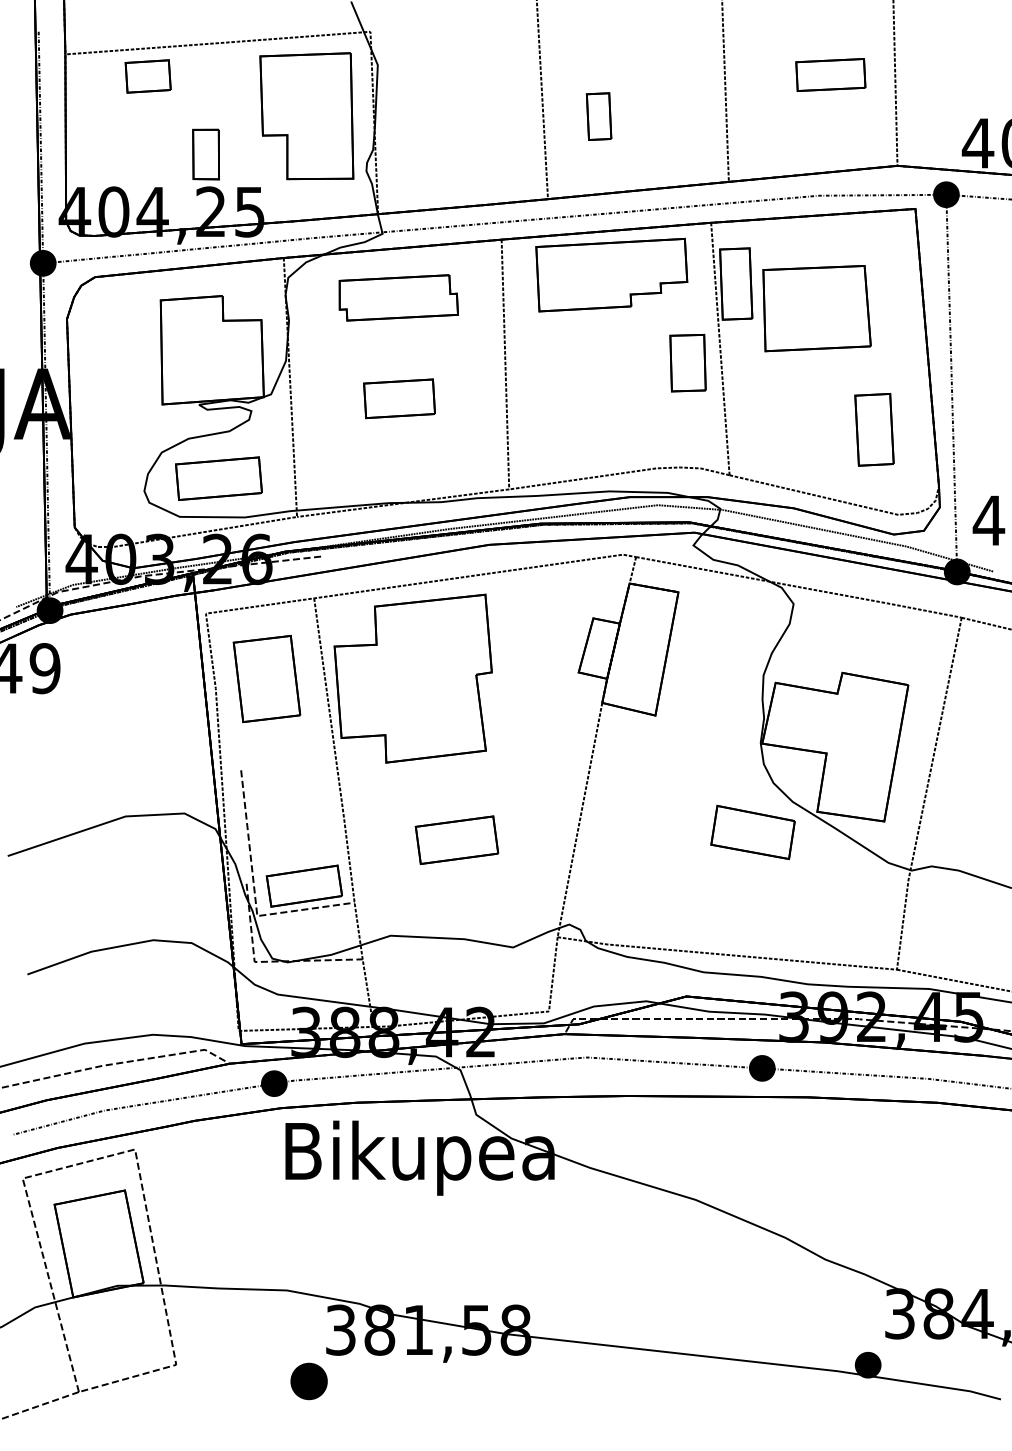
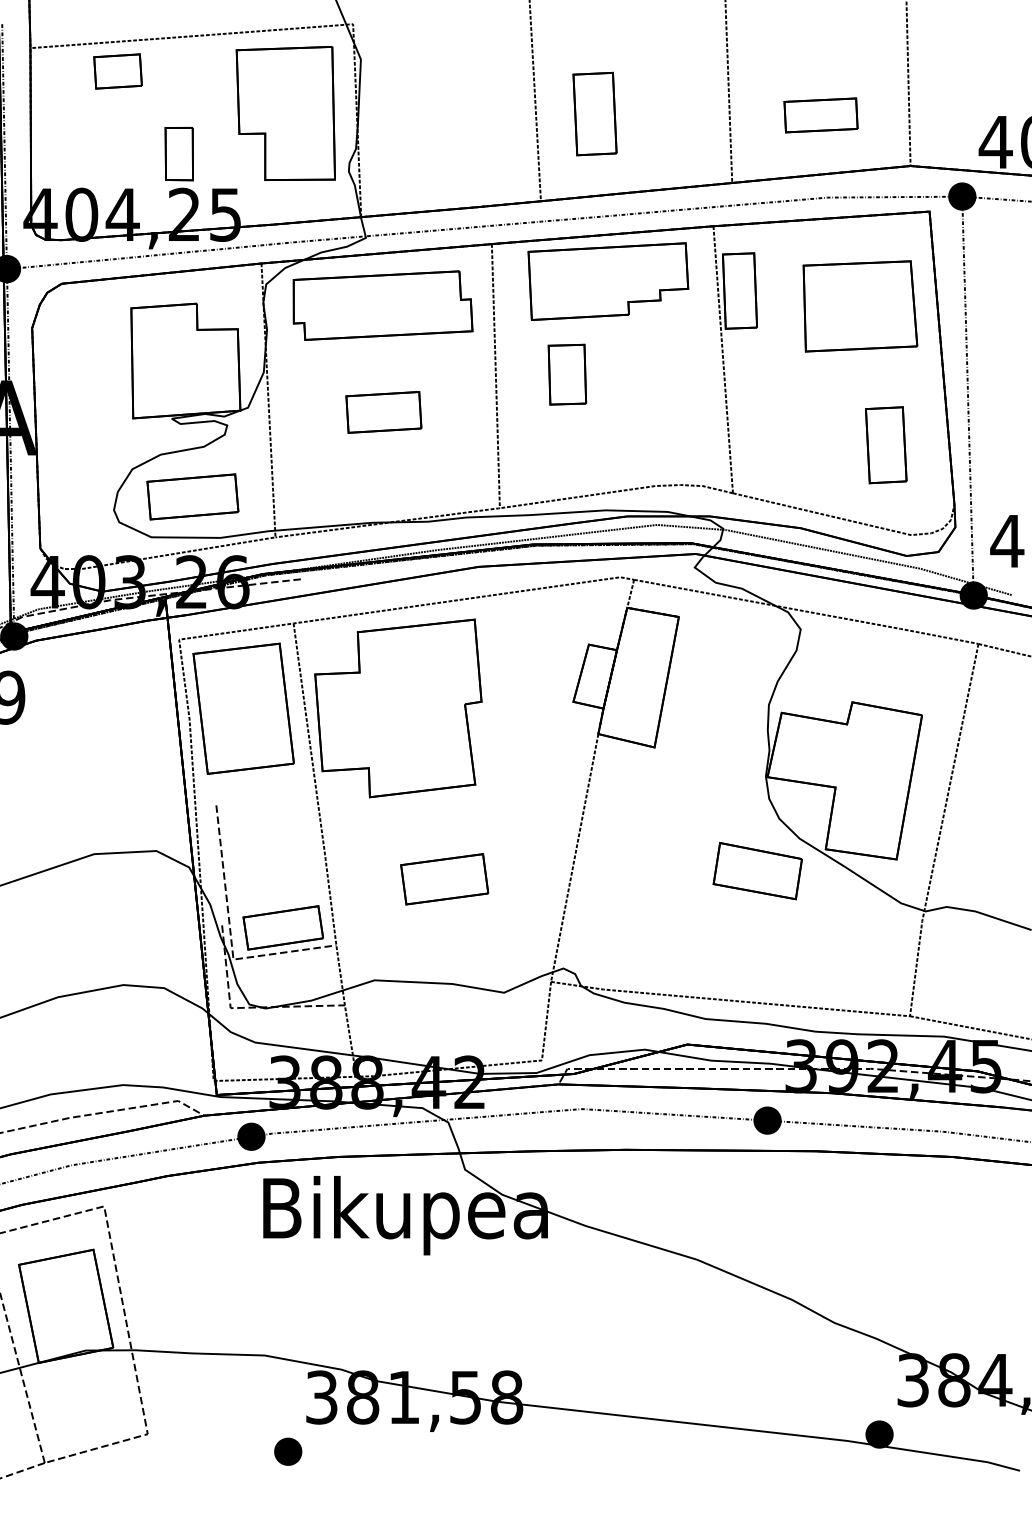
part: (830, 74) -> (820, 114), moved
part: (598, 116) -> (594, 113), size x1.67
part: (398, 297) -> (382, 305), size x1.43
part: (816, 308) -> (859, 306), moved
part: (687, 362) -> (566, 374), moved
part: (266, 678) -> (243, 708), size x1.43
part: (308, 1381) -> (287, 1451), size x0.71

